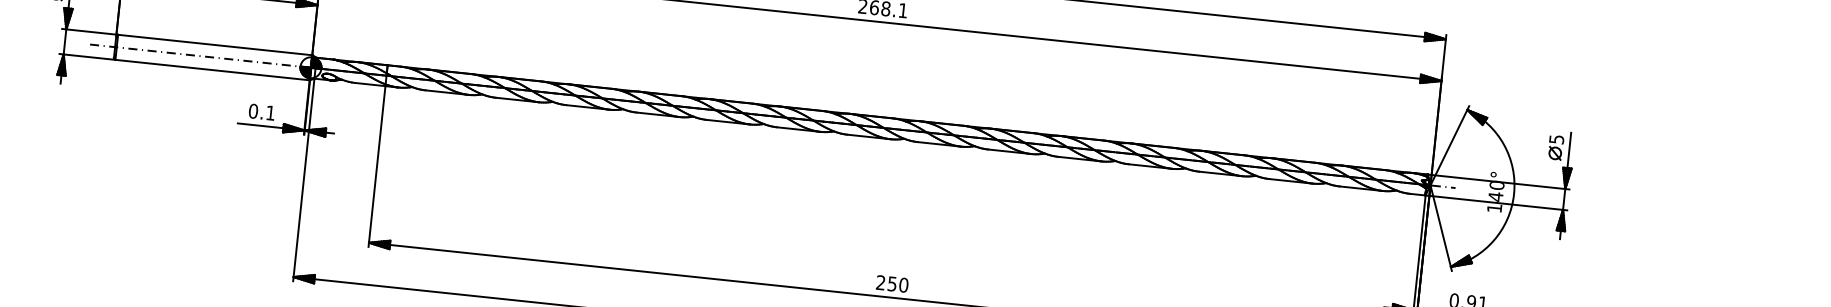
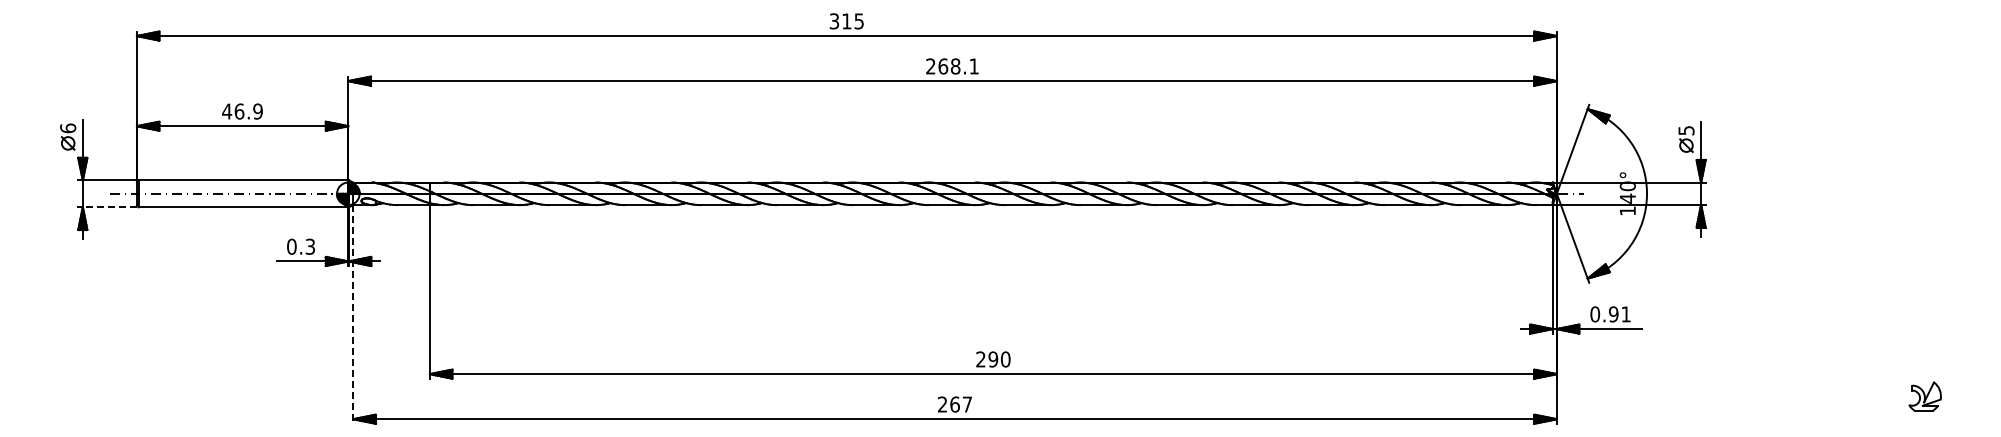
line: (88, 57) -> (109, 207), solid -> dashed
text: (269, 112) -> (309, 246), 0.1 -> 0.3
line: (303, 180) -> (353, 314), solid -> dashed
text: (892, 284) -> (993, 359), 250 -> 290

